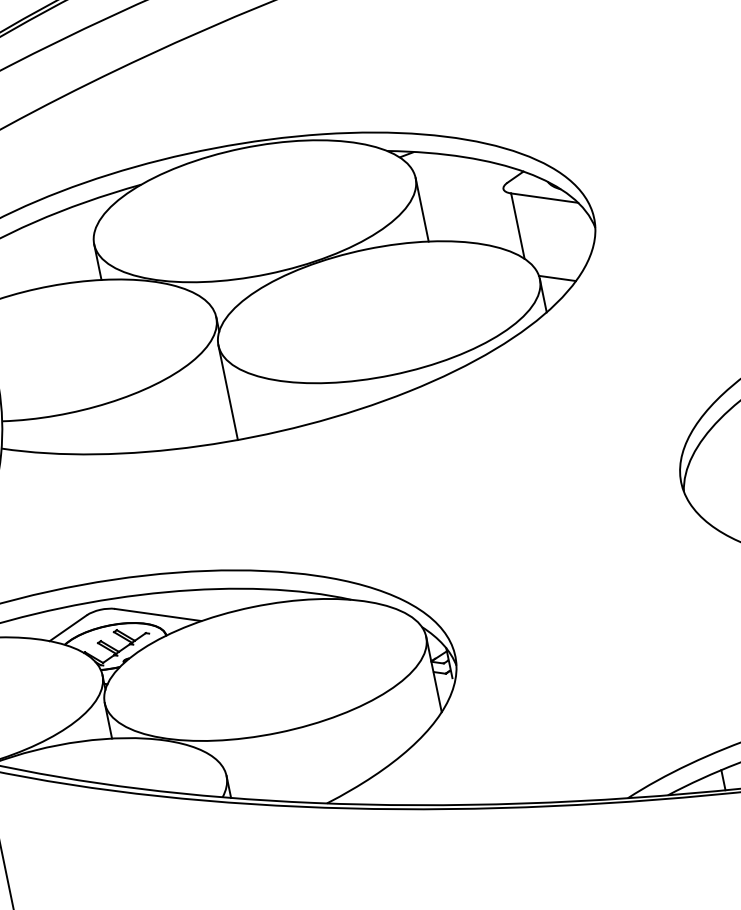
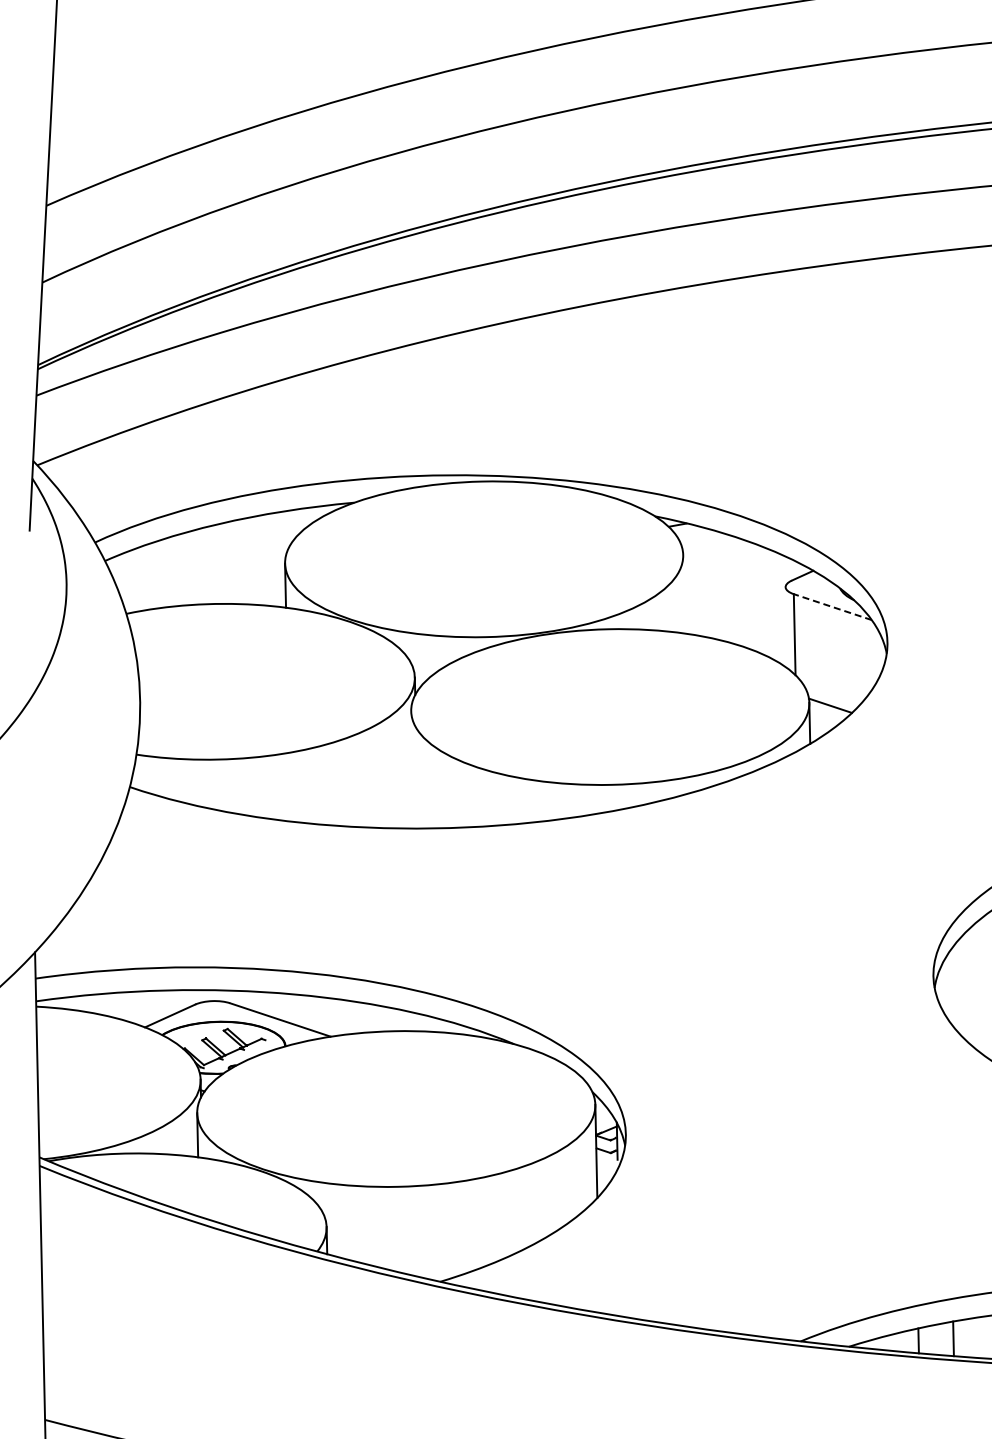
line: (544, 197) -> (832, 606), solid -> dashed
line: (421, 210) -> (683, 594), removed
line: (228, 392) -> (412, 769), removed

